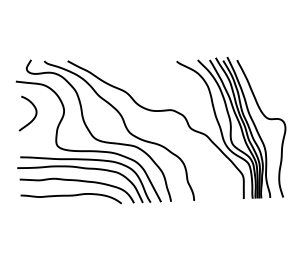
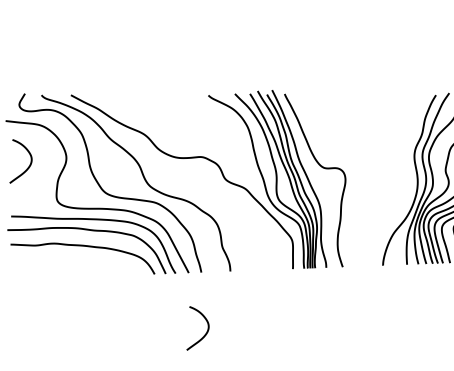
curve: (71, 196) -> (75, 265), removed
curve: (173, 250) -> (204, 334), added

